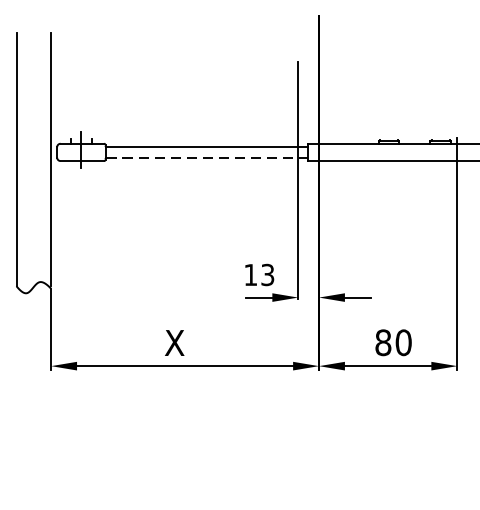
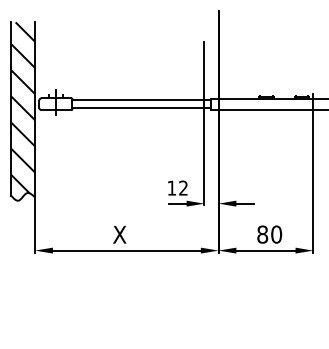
hatch: (34, 157) -> (23, 107), added
line: (206, 158) -> (141, 108), dashed -> solid
text: (267, 275) -> (183, 188), 13 -> 12

